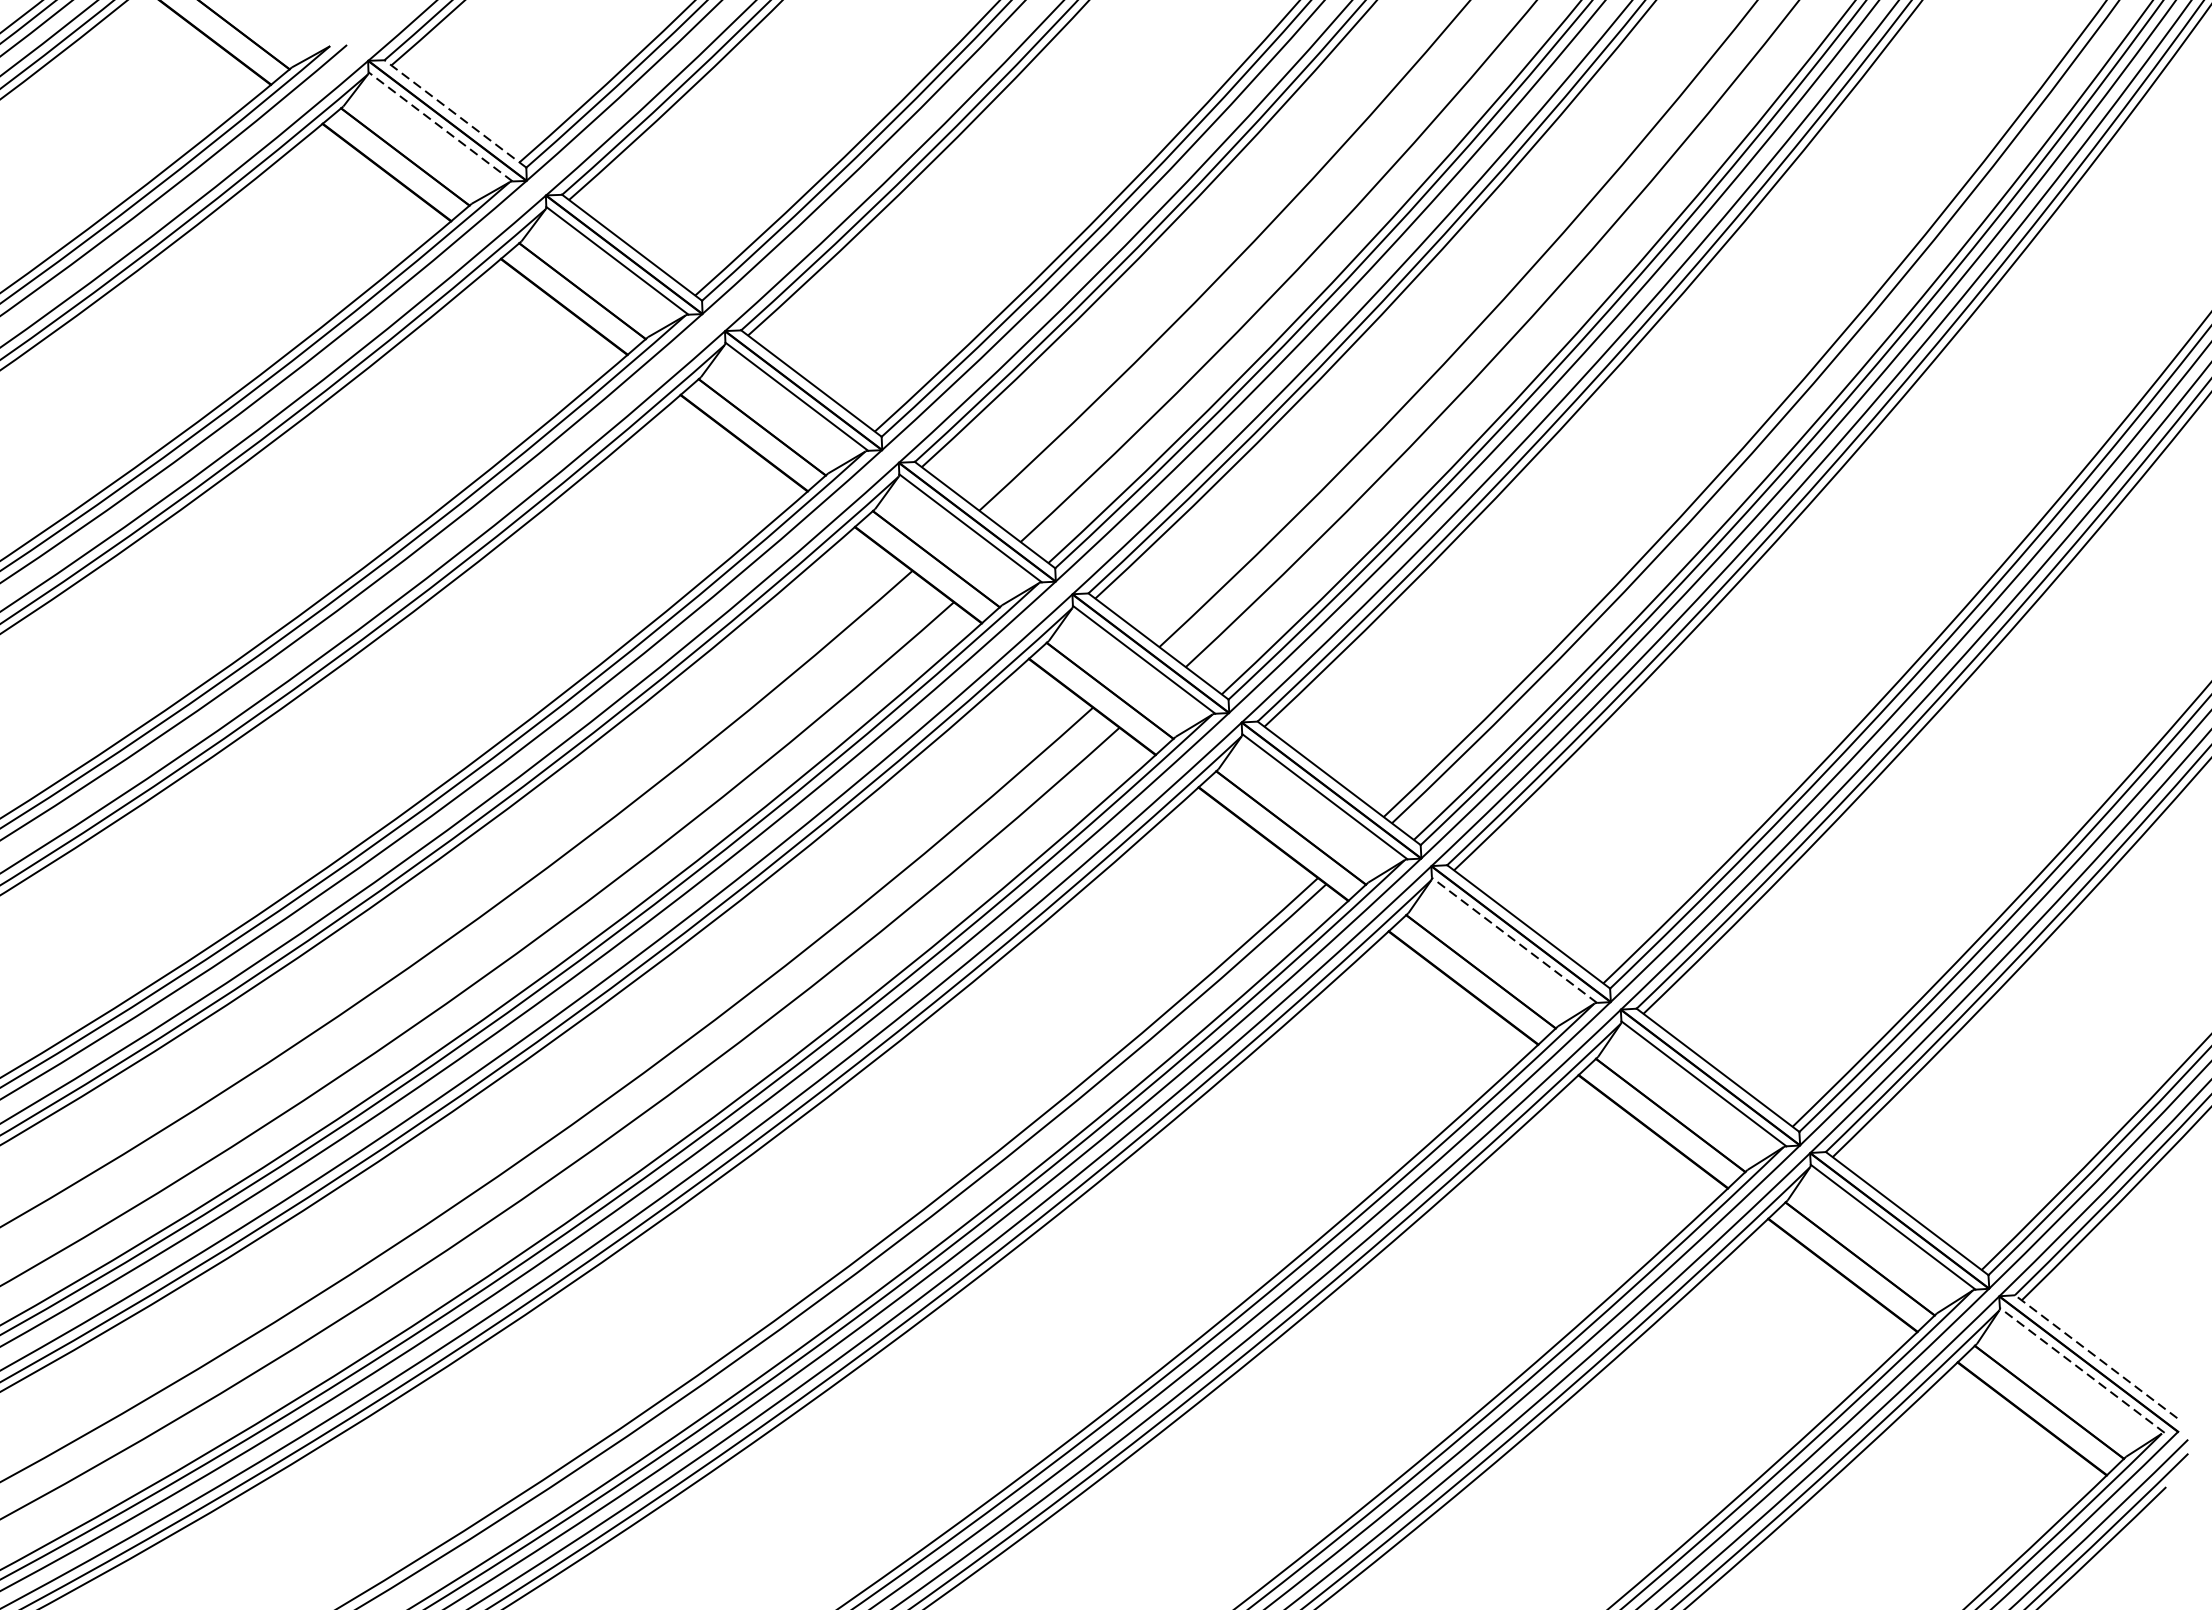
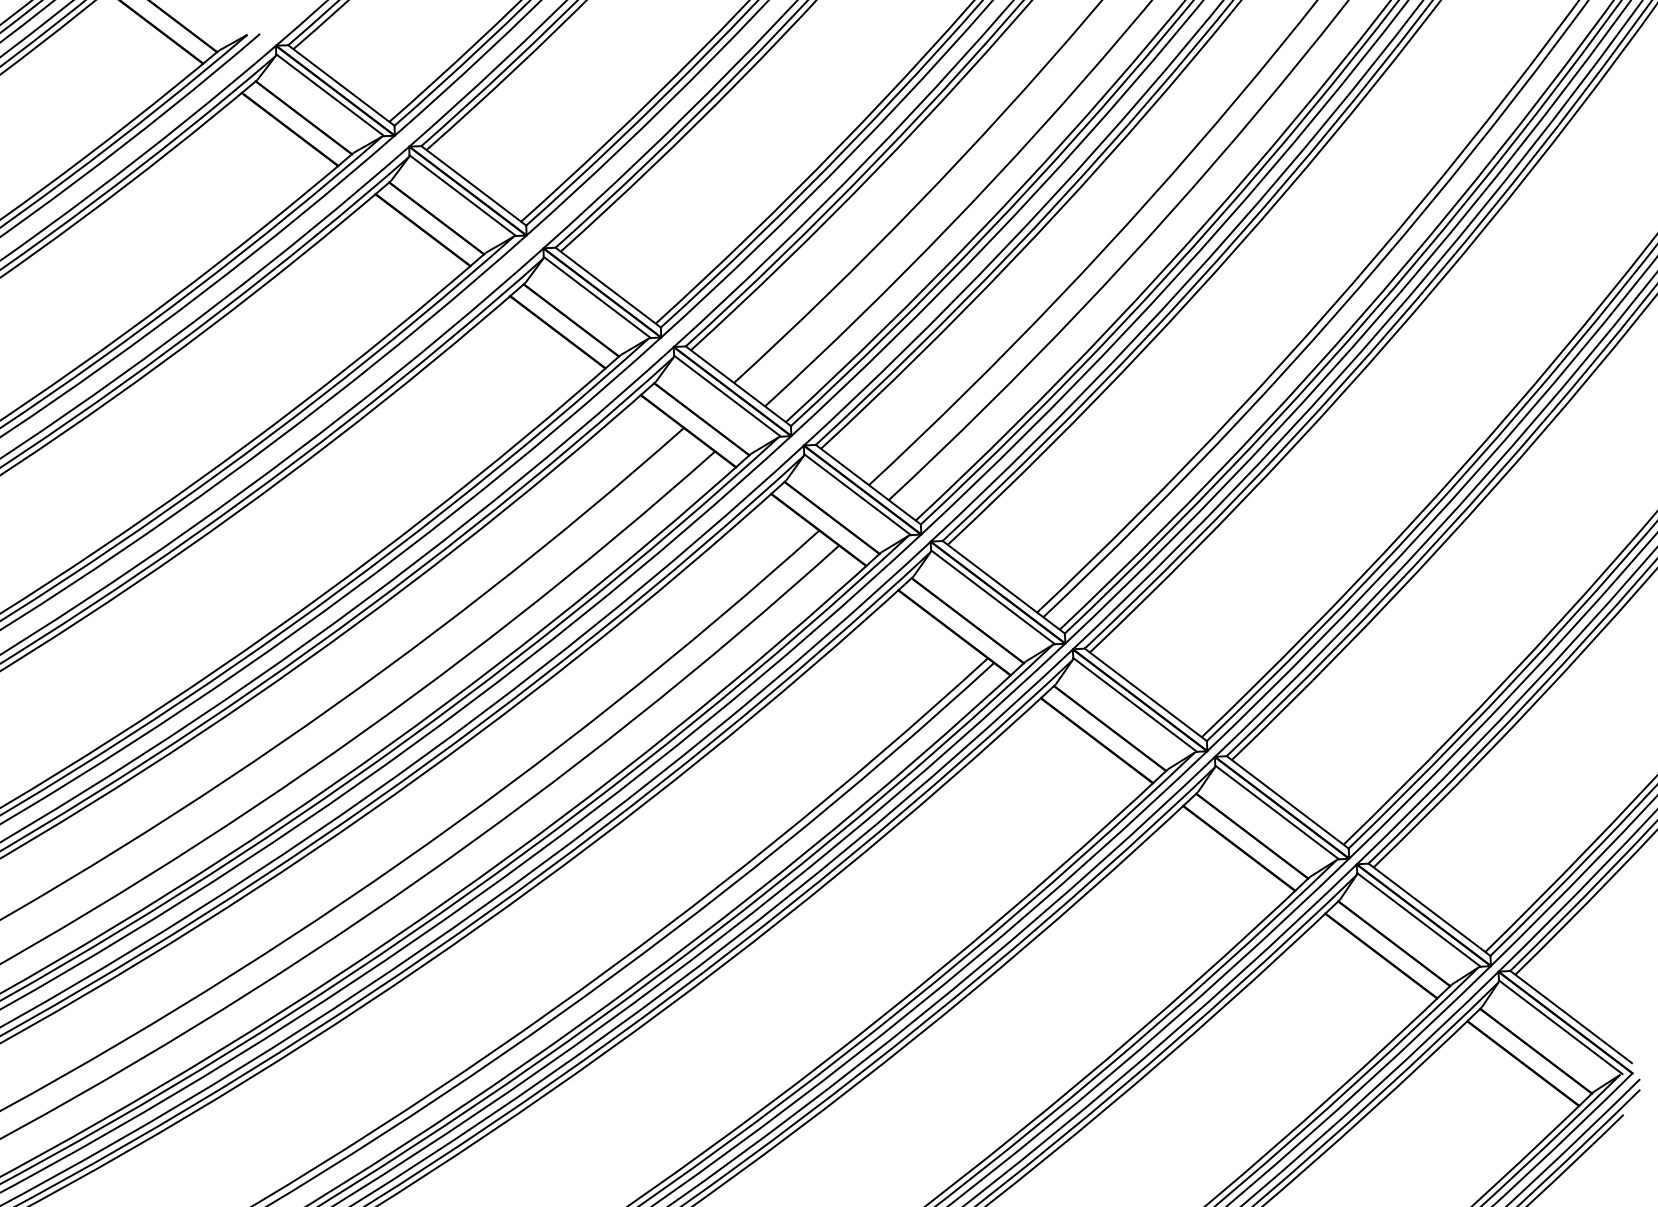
line: (455, 113) -> (341, 85), dashed -> solid
line: (440, 127) -> (330, 95), dashed -> solid
line: (1514, 939) -> (1135, 704), dashed -> solid
line: (2095, 1356) -> (1570, 1016), dashed -> solid
line: (2081, 1369) -> (1560, 1026), dashed -> solid

